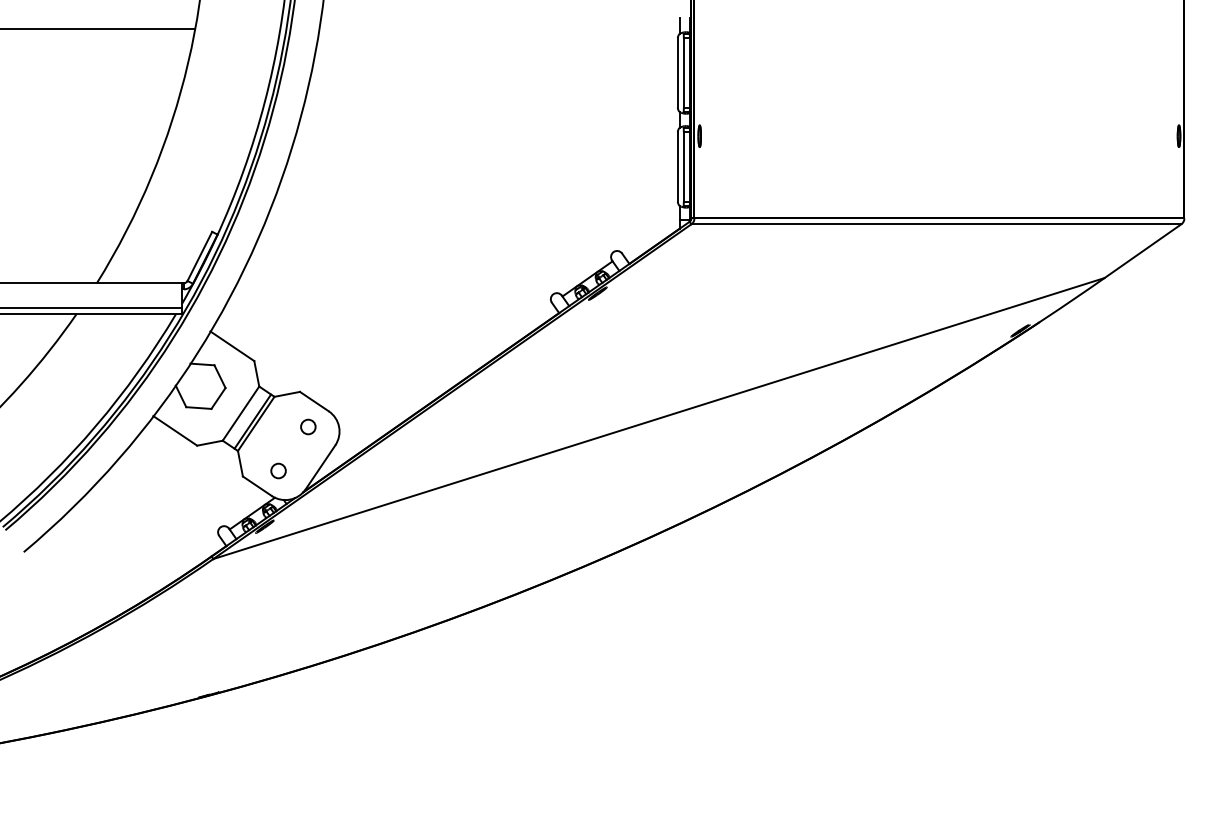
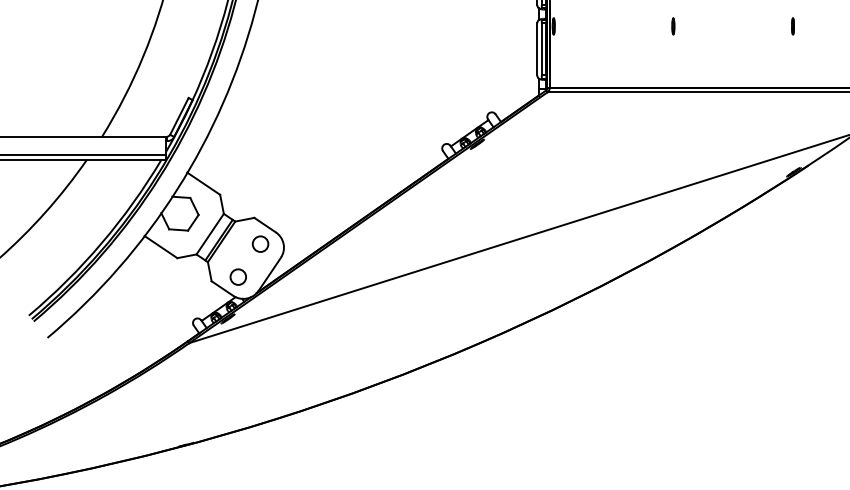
line: (859, 135) -> (673, 25), added
line: (1019, 135) -> (793, 25), added
circle: (308, 426) -> (260, 243), size x1.43
circle: (278, 470) -> (238, 276), size x1.43

